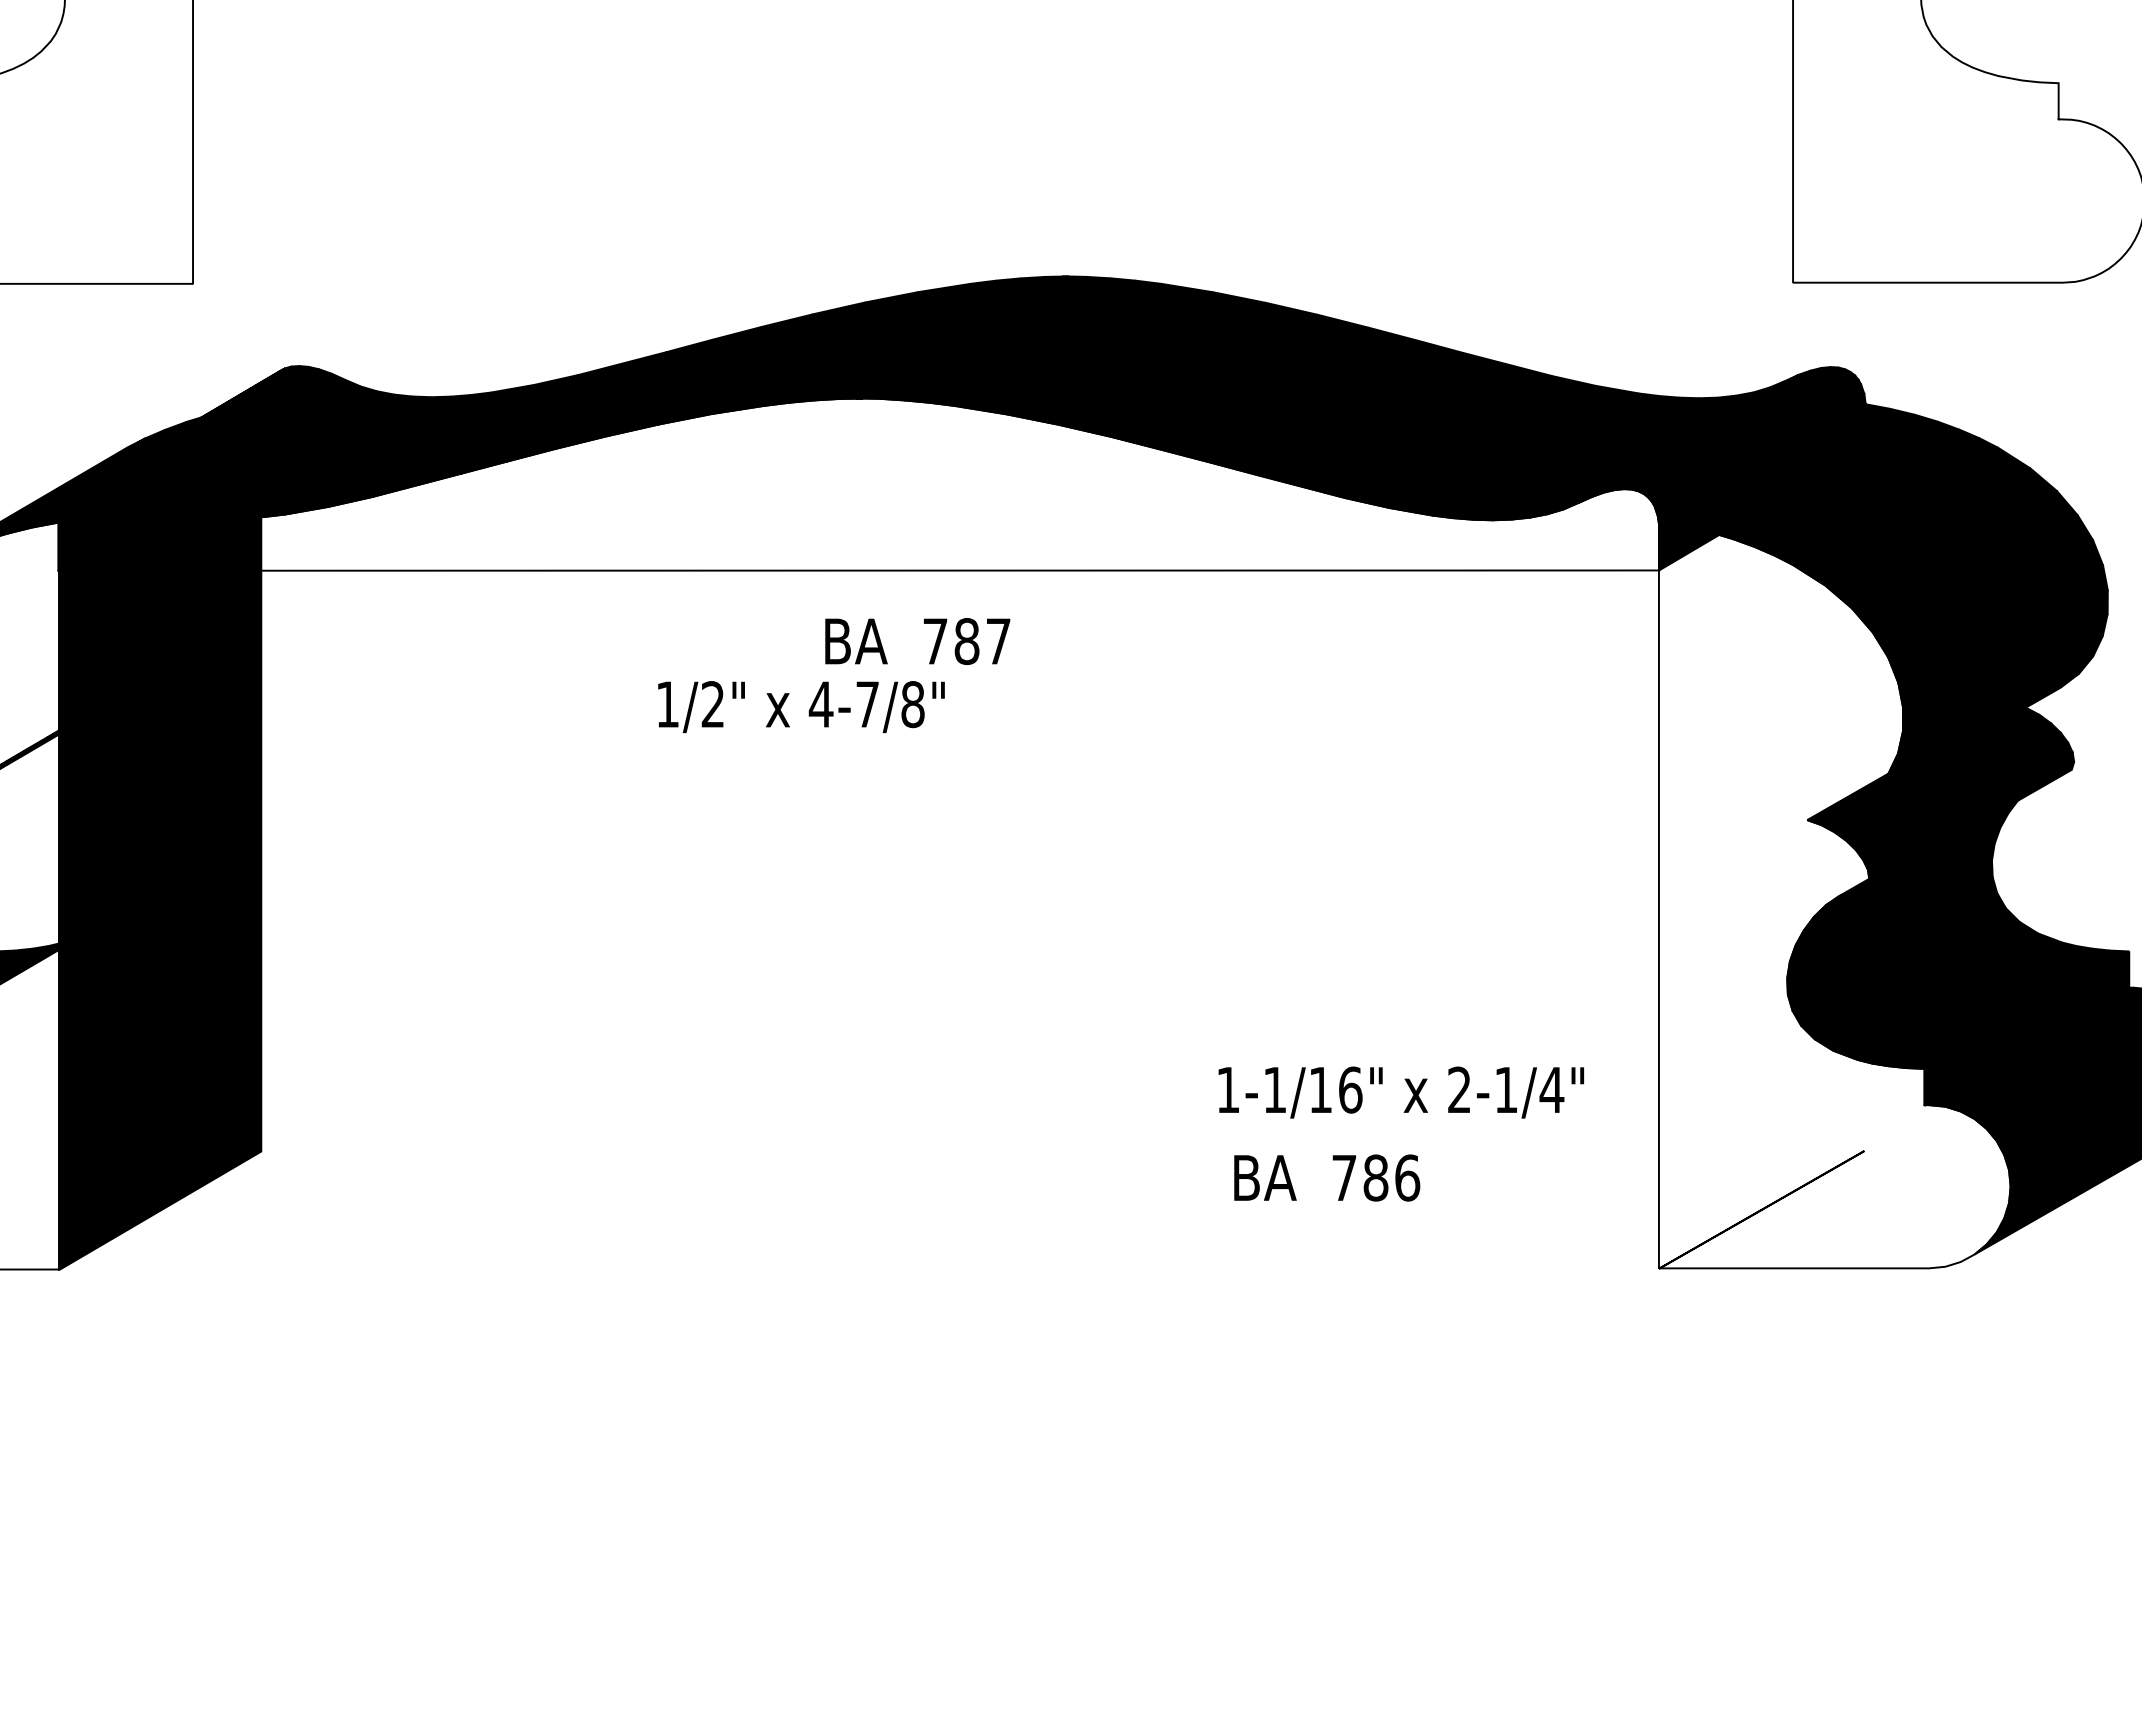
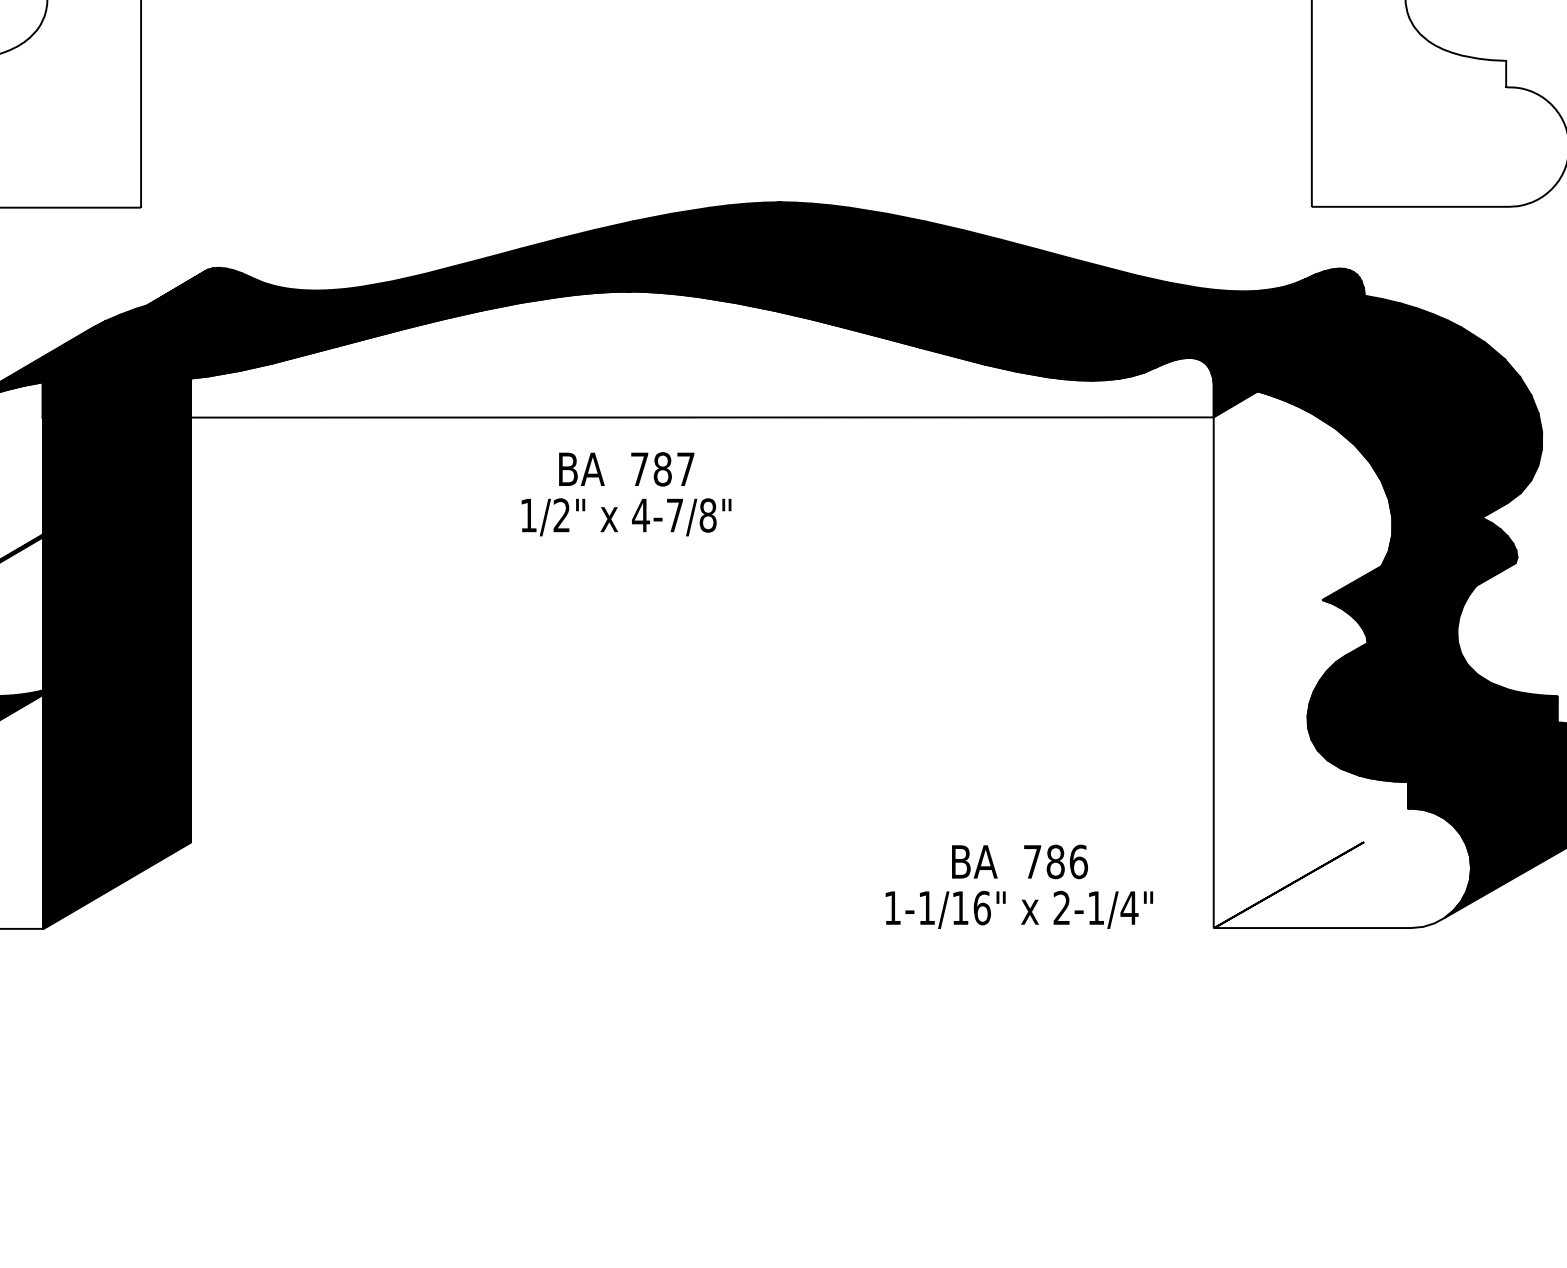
text: (917, 641) -> (626, 469), moved
text: (801, 706) -> (626, 516), moved
text: (1400, 1092) -> (1018, 909), moved
text: (1327, 1177) -> (1020, 861), moved

